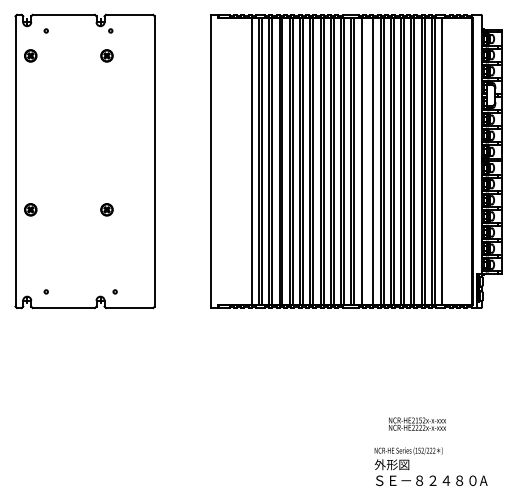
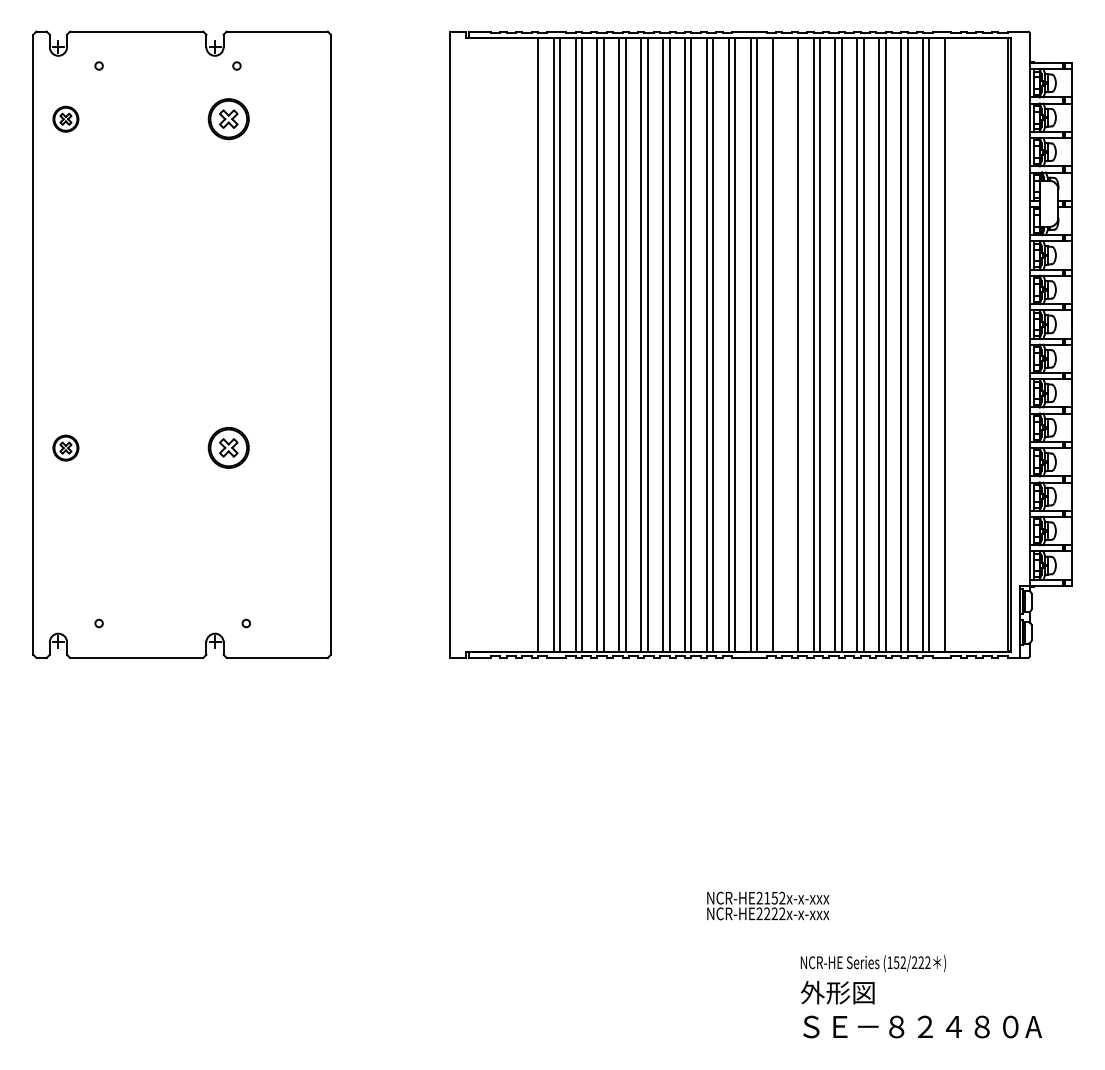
part: (106, 55) -> (227, 118), size x1.6
part: (106, 209) -> (227, 447), size x1.6
text: (417, 423) -> (768, 904), moved

